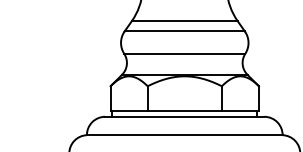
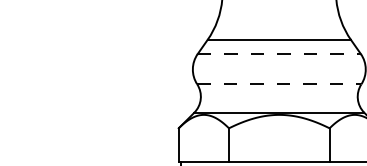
line: (185, 31) -> (280, 54), solid -> dashed
line: (184, 53) -> (278, 83), solid -> dashed

